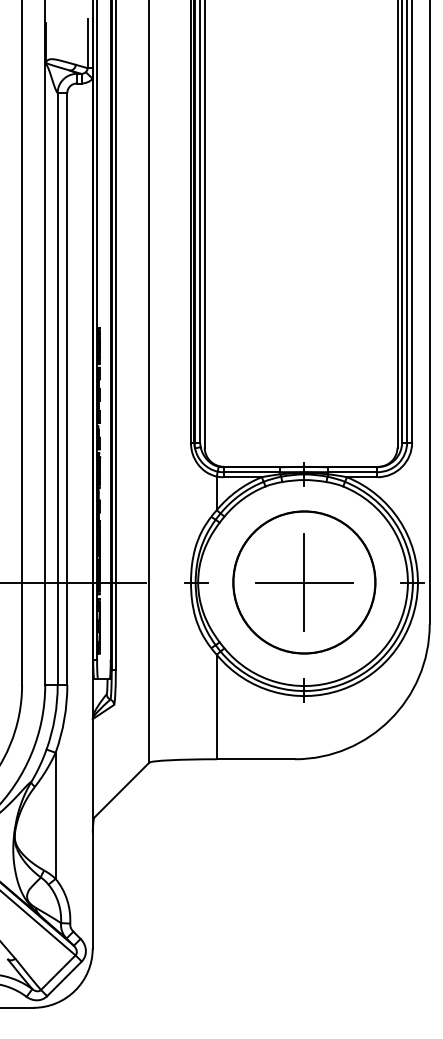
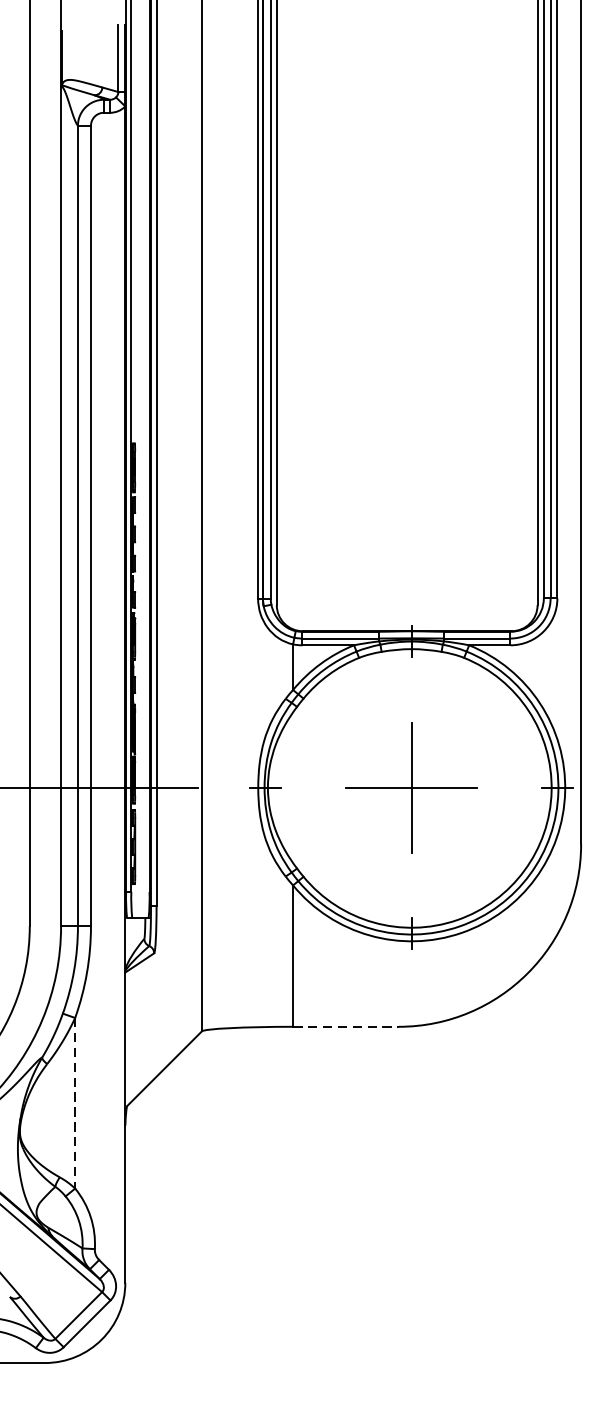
circle: (304, 582) -> (411, 787), removed
line: (256, 759) -> (346, 1027), solid -> dashed
line: (55, 816) -> (74, 1104), solid -> dashed

